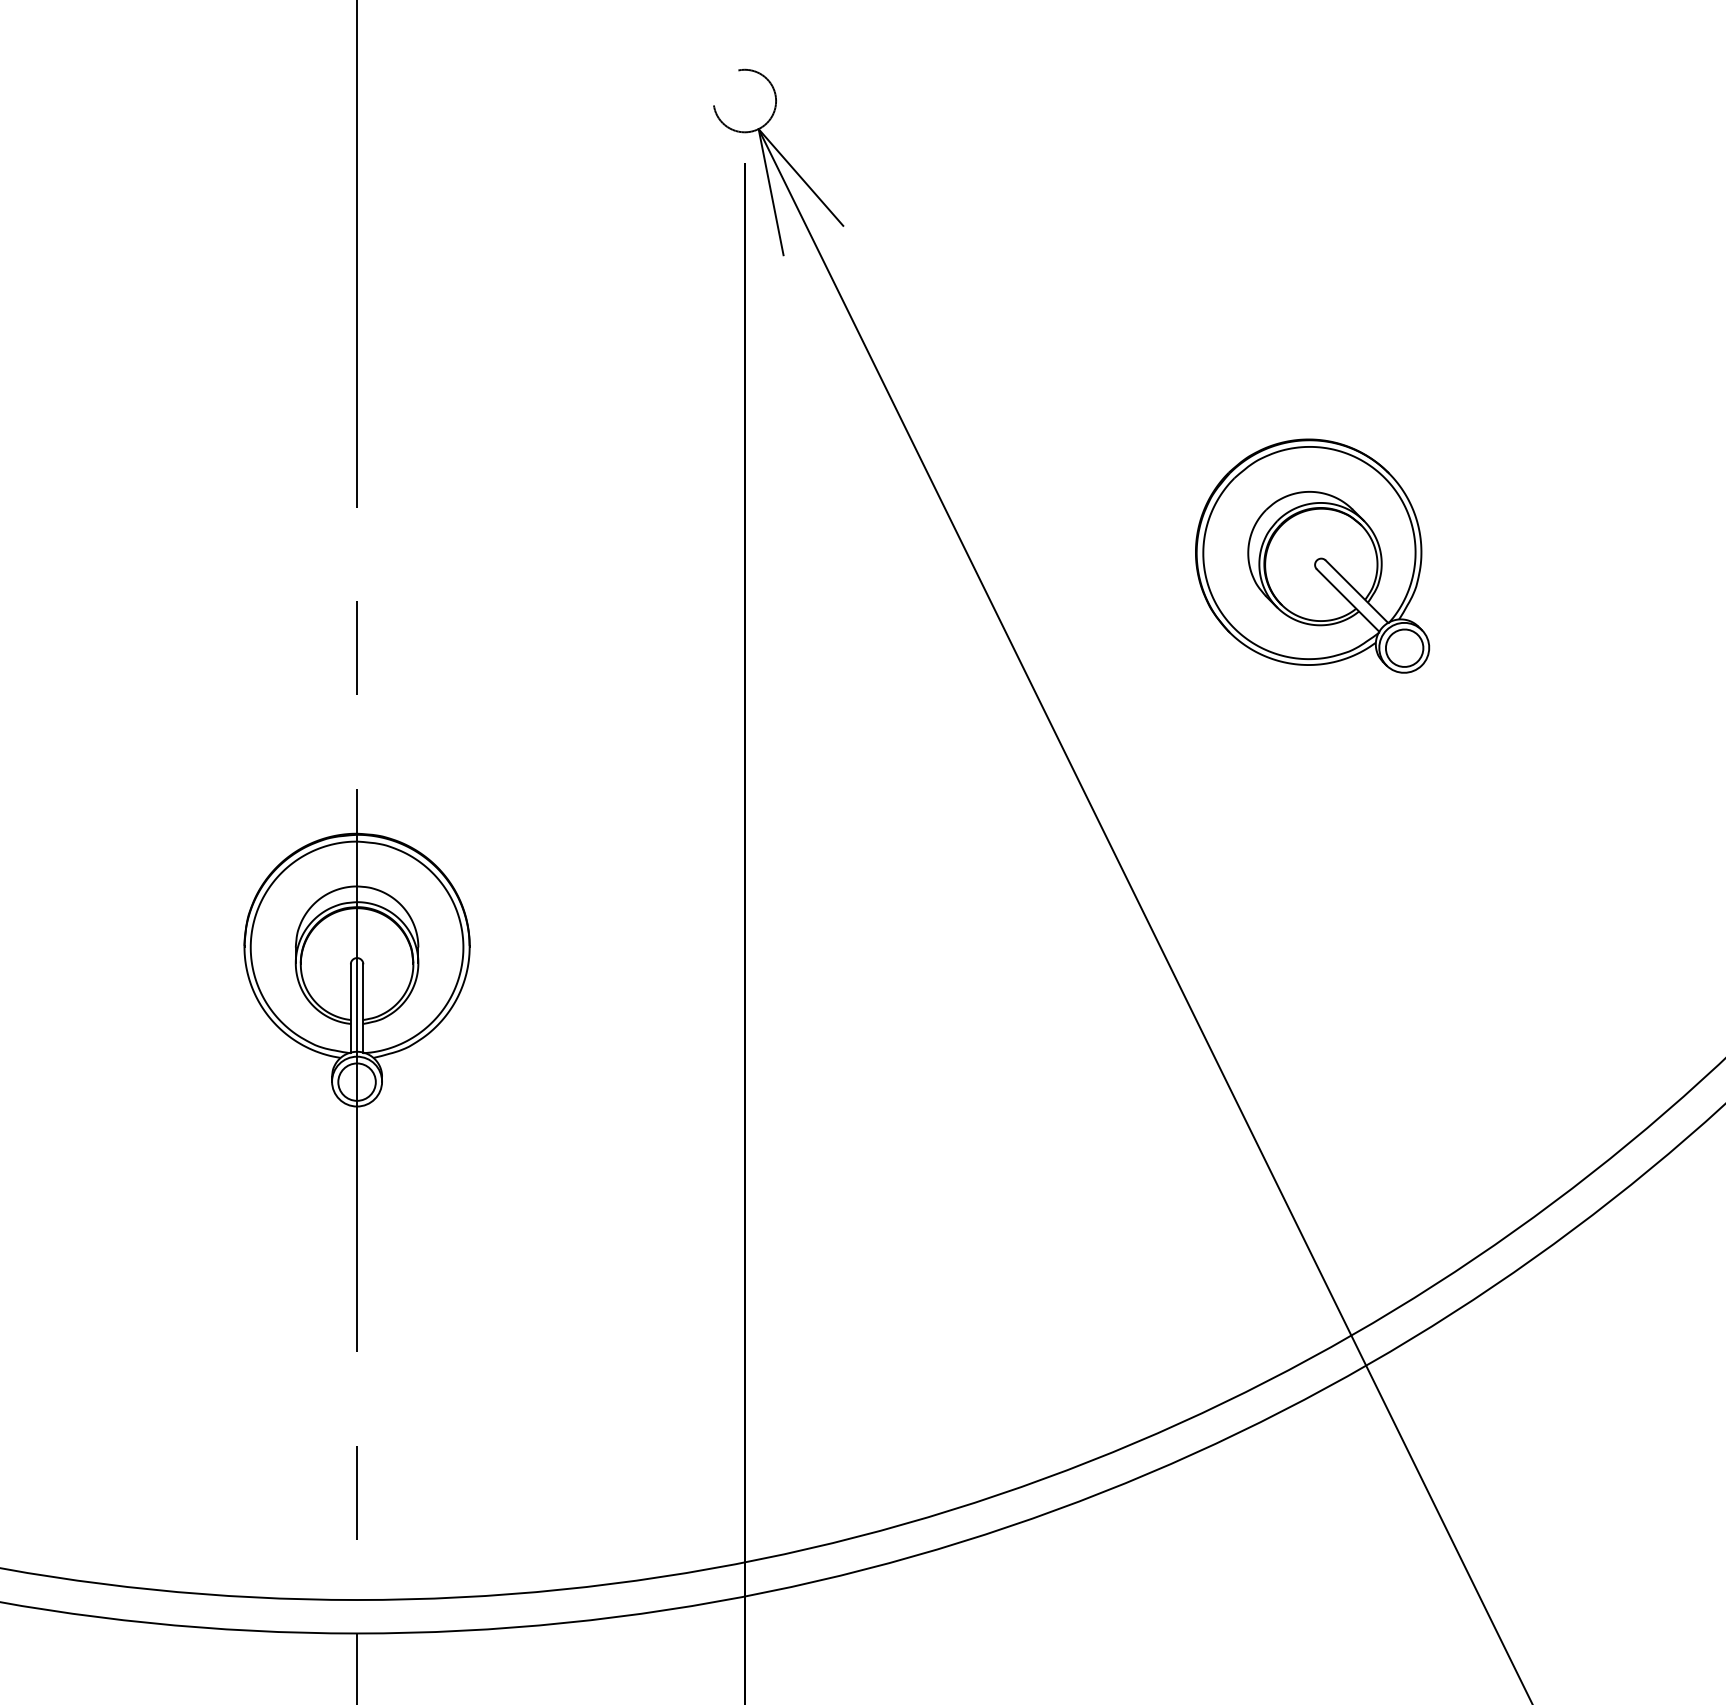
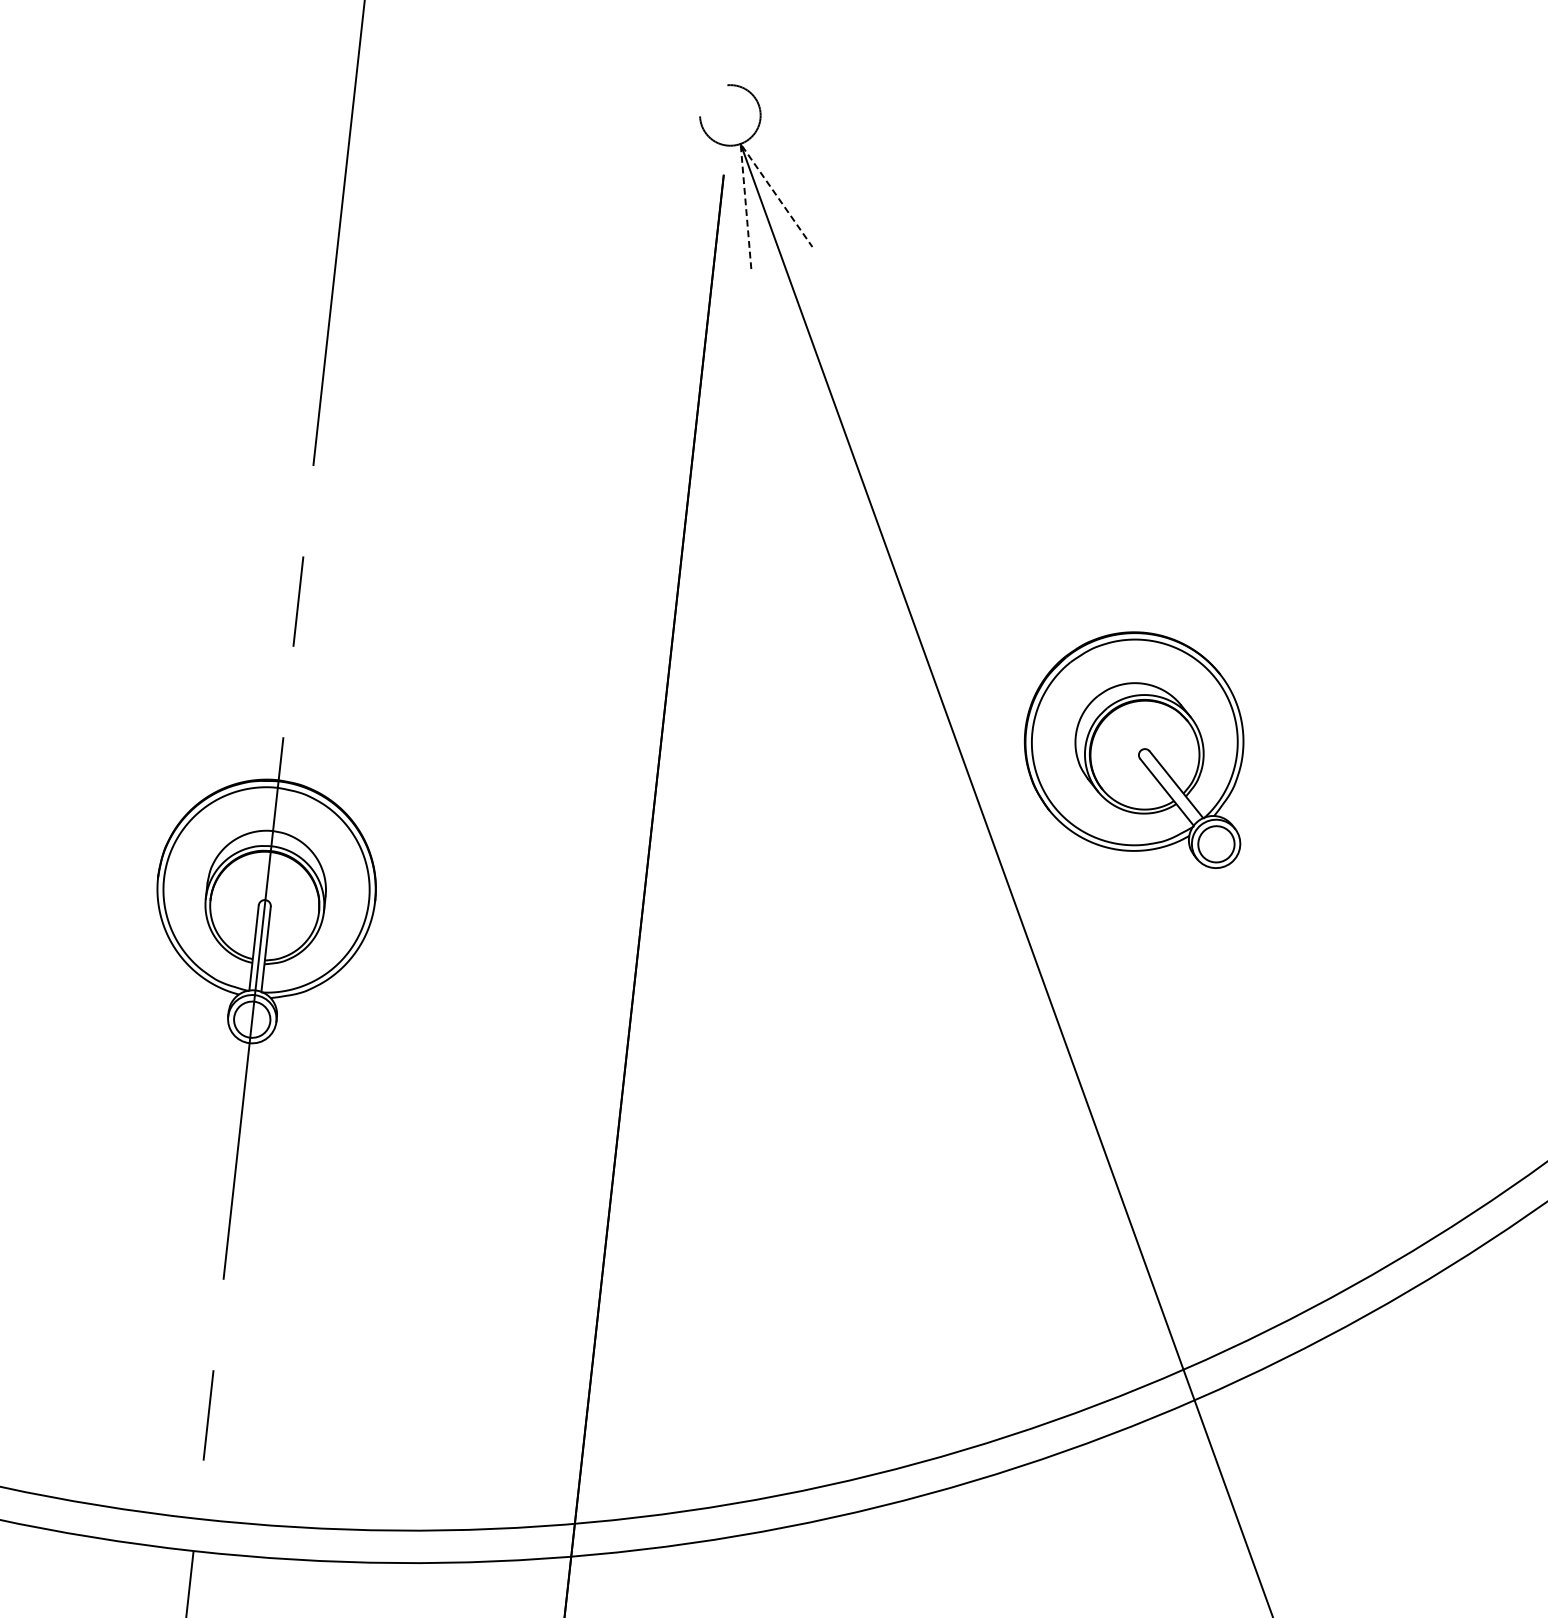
line: (758, 129) -> (740, 144), solid -> dashed
part: (1312, 555) -> (1137, 745), moved

